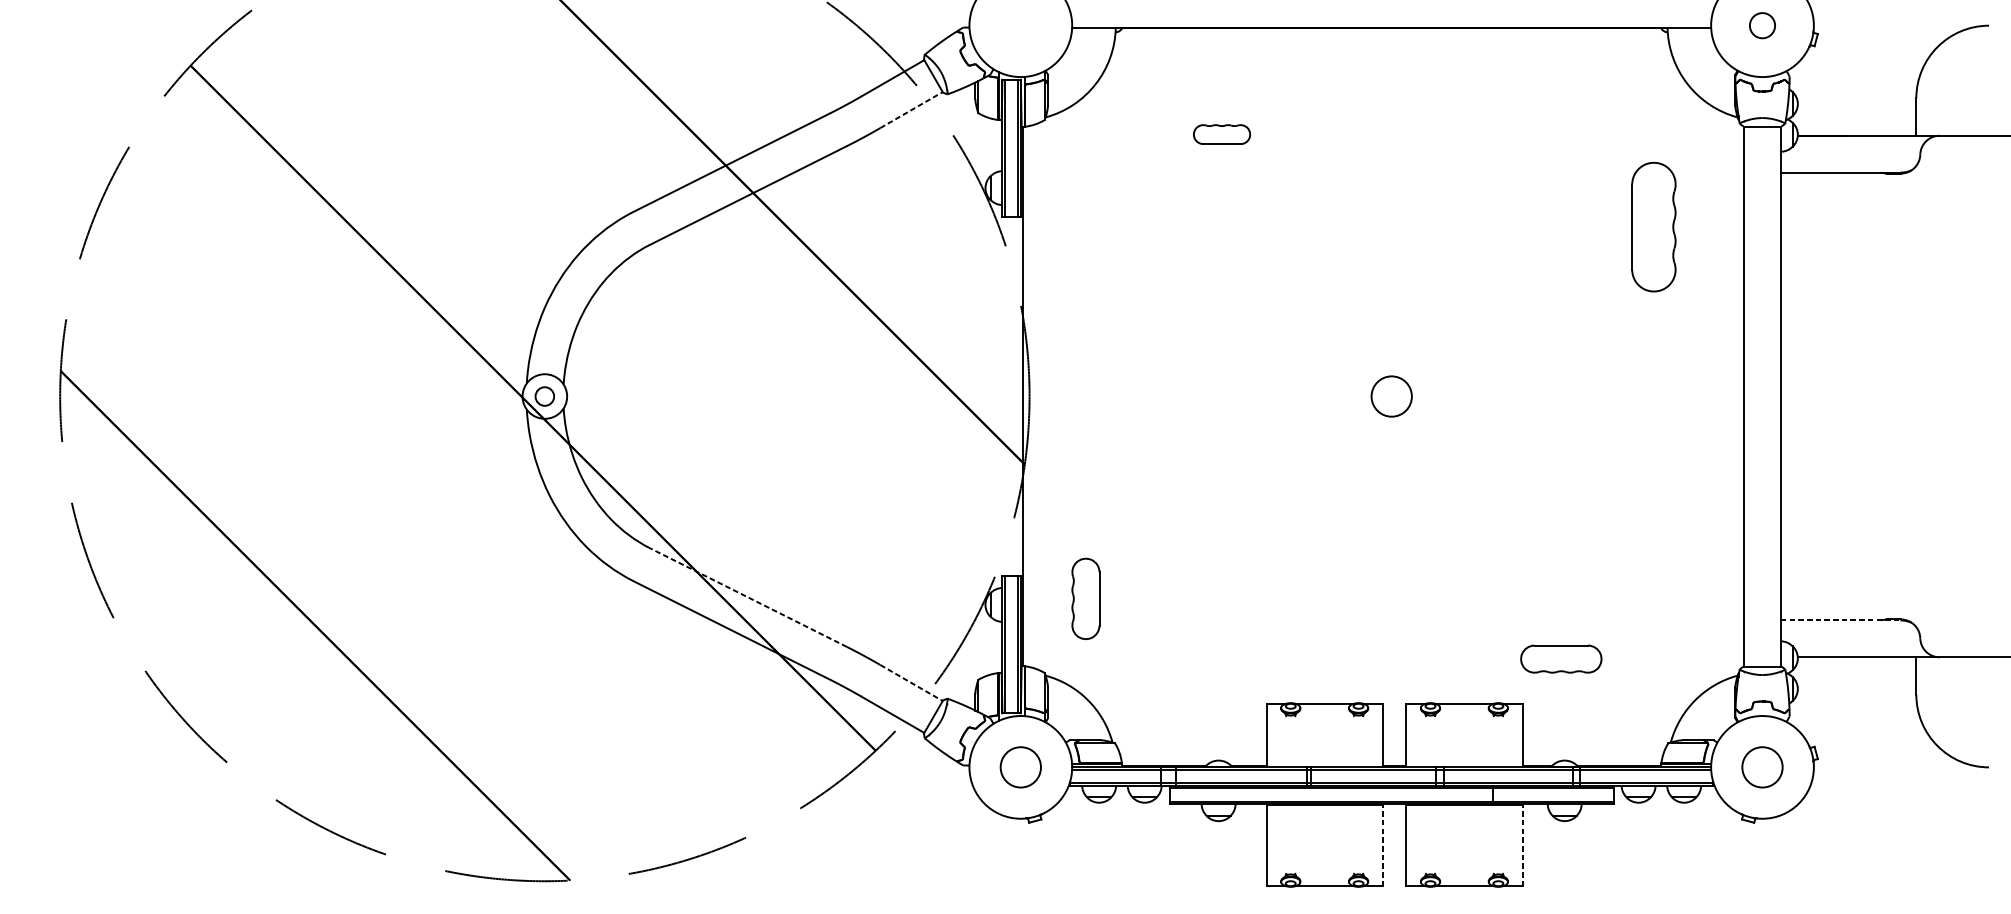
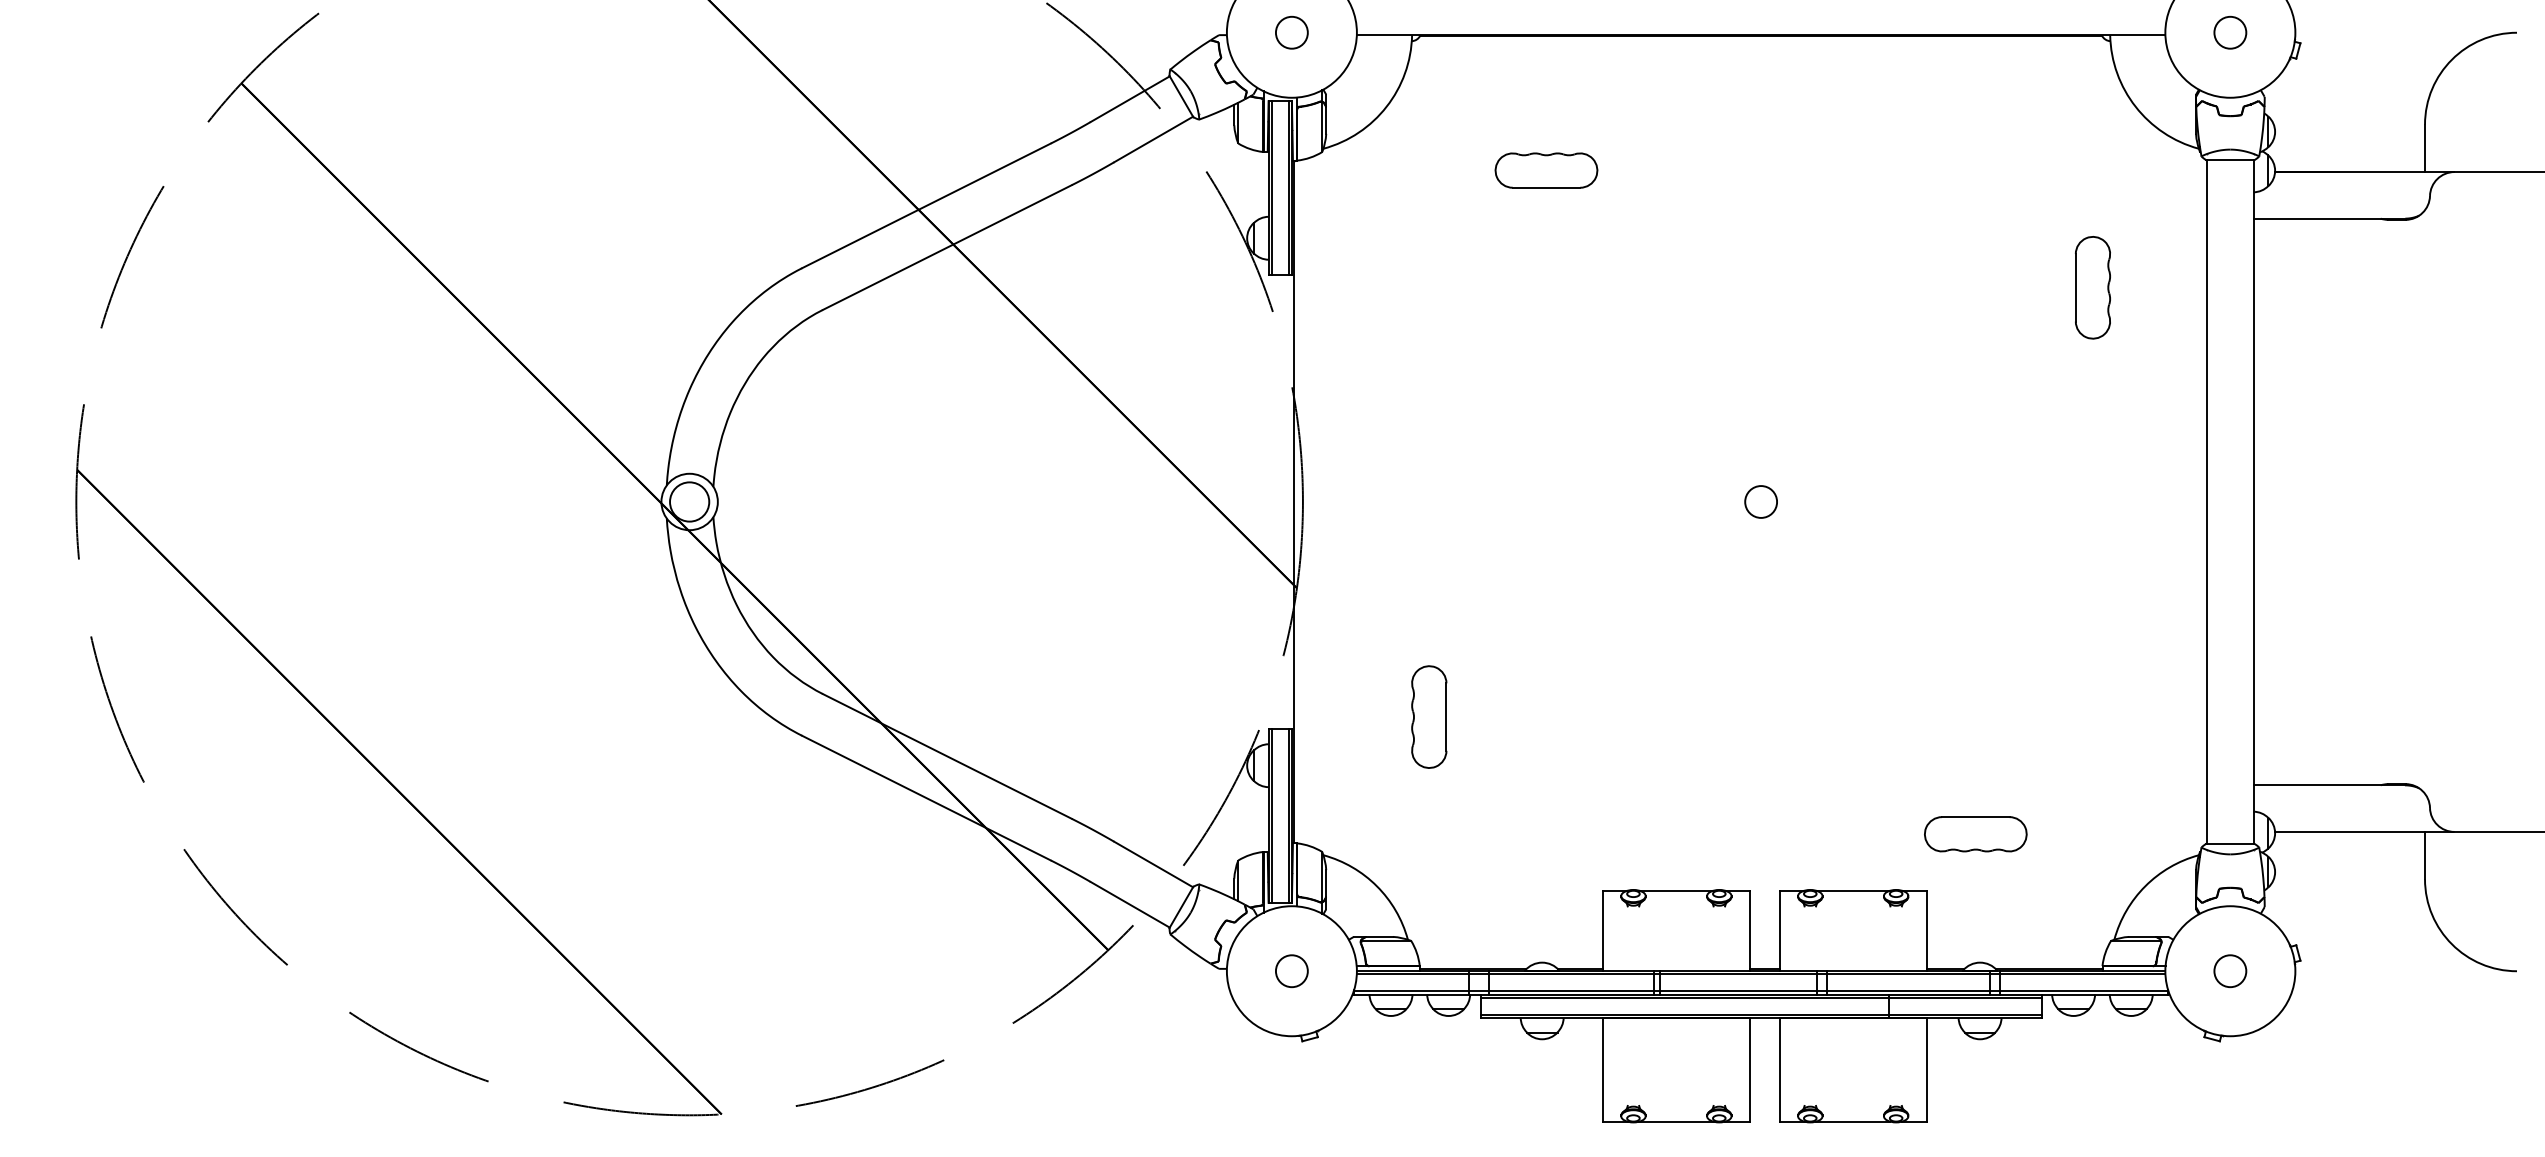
circle: (1020, 25) -> (1291, 32), added
line: (911, 110) -> (1153, 139), dashed -> solid
part: (1222, 134) -> (1546, 170), size x1.43
part: (1653, 227) -> (2092, 287), size x0.62
circle: (544, 396) -> (689, 501), size x1.67
circle: (1391, 396) -> (1760, 501), size x0.62
line: (747, 597) -> (946, 756), dashed -> solid
part: (1086, 598) -> (1429, 716), moved
line: (1840, 620) -> (2329, 785), dashed -> solid
line: (911, 683) -> (1153, 864), dashed -> solid
circle: (1020, 767) -> (1291, 971), size x0.62
circle: (1762, 767) -> (2230, 971), size x0.62
line: (1382, 845) -> (1749, 1069), dashed -> solid
line: (1522, 845) -> (1926, 1069), dashed -> solid

